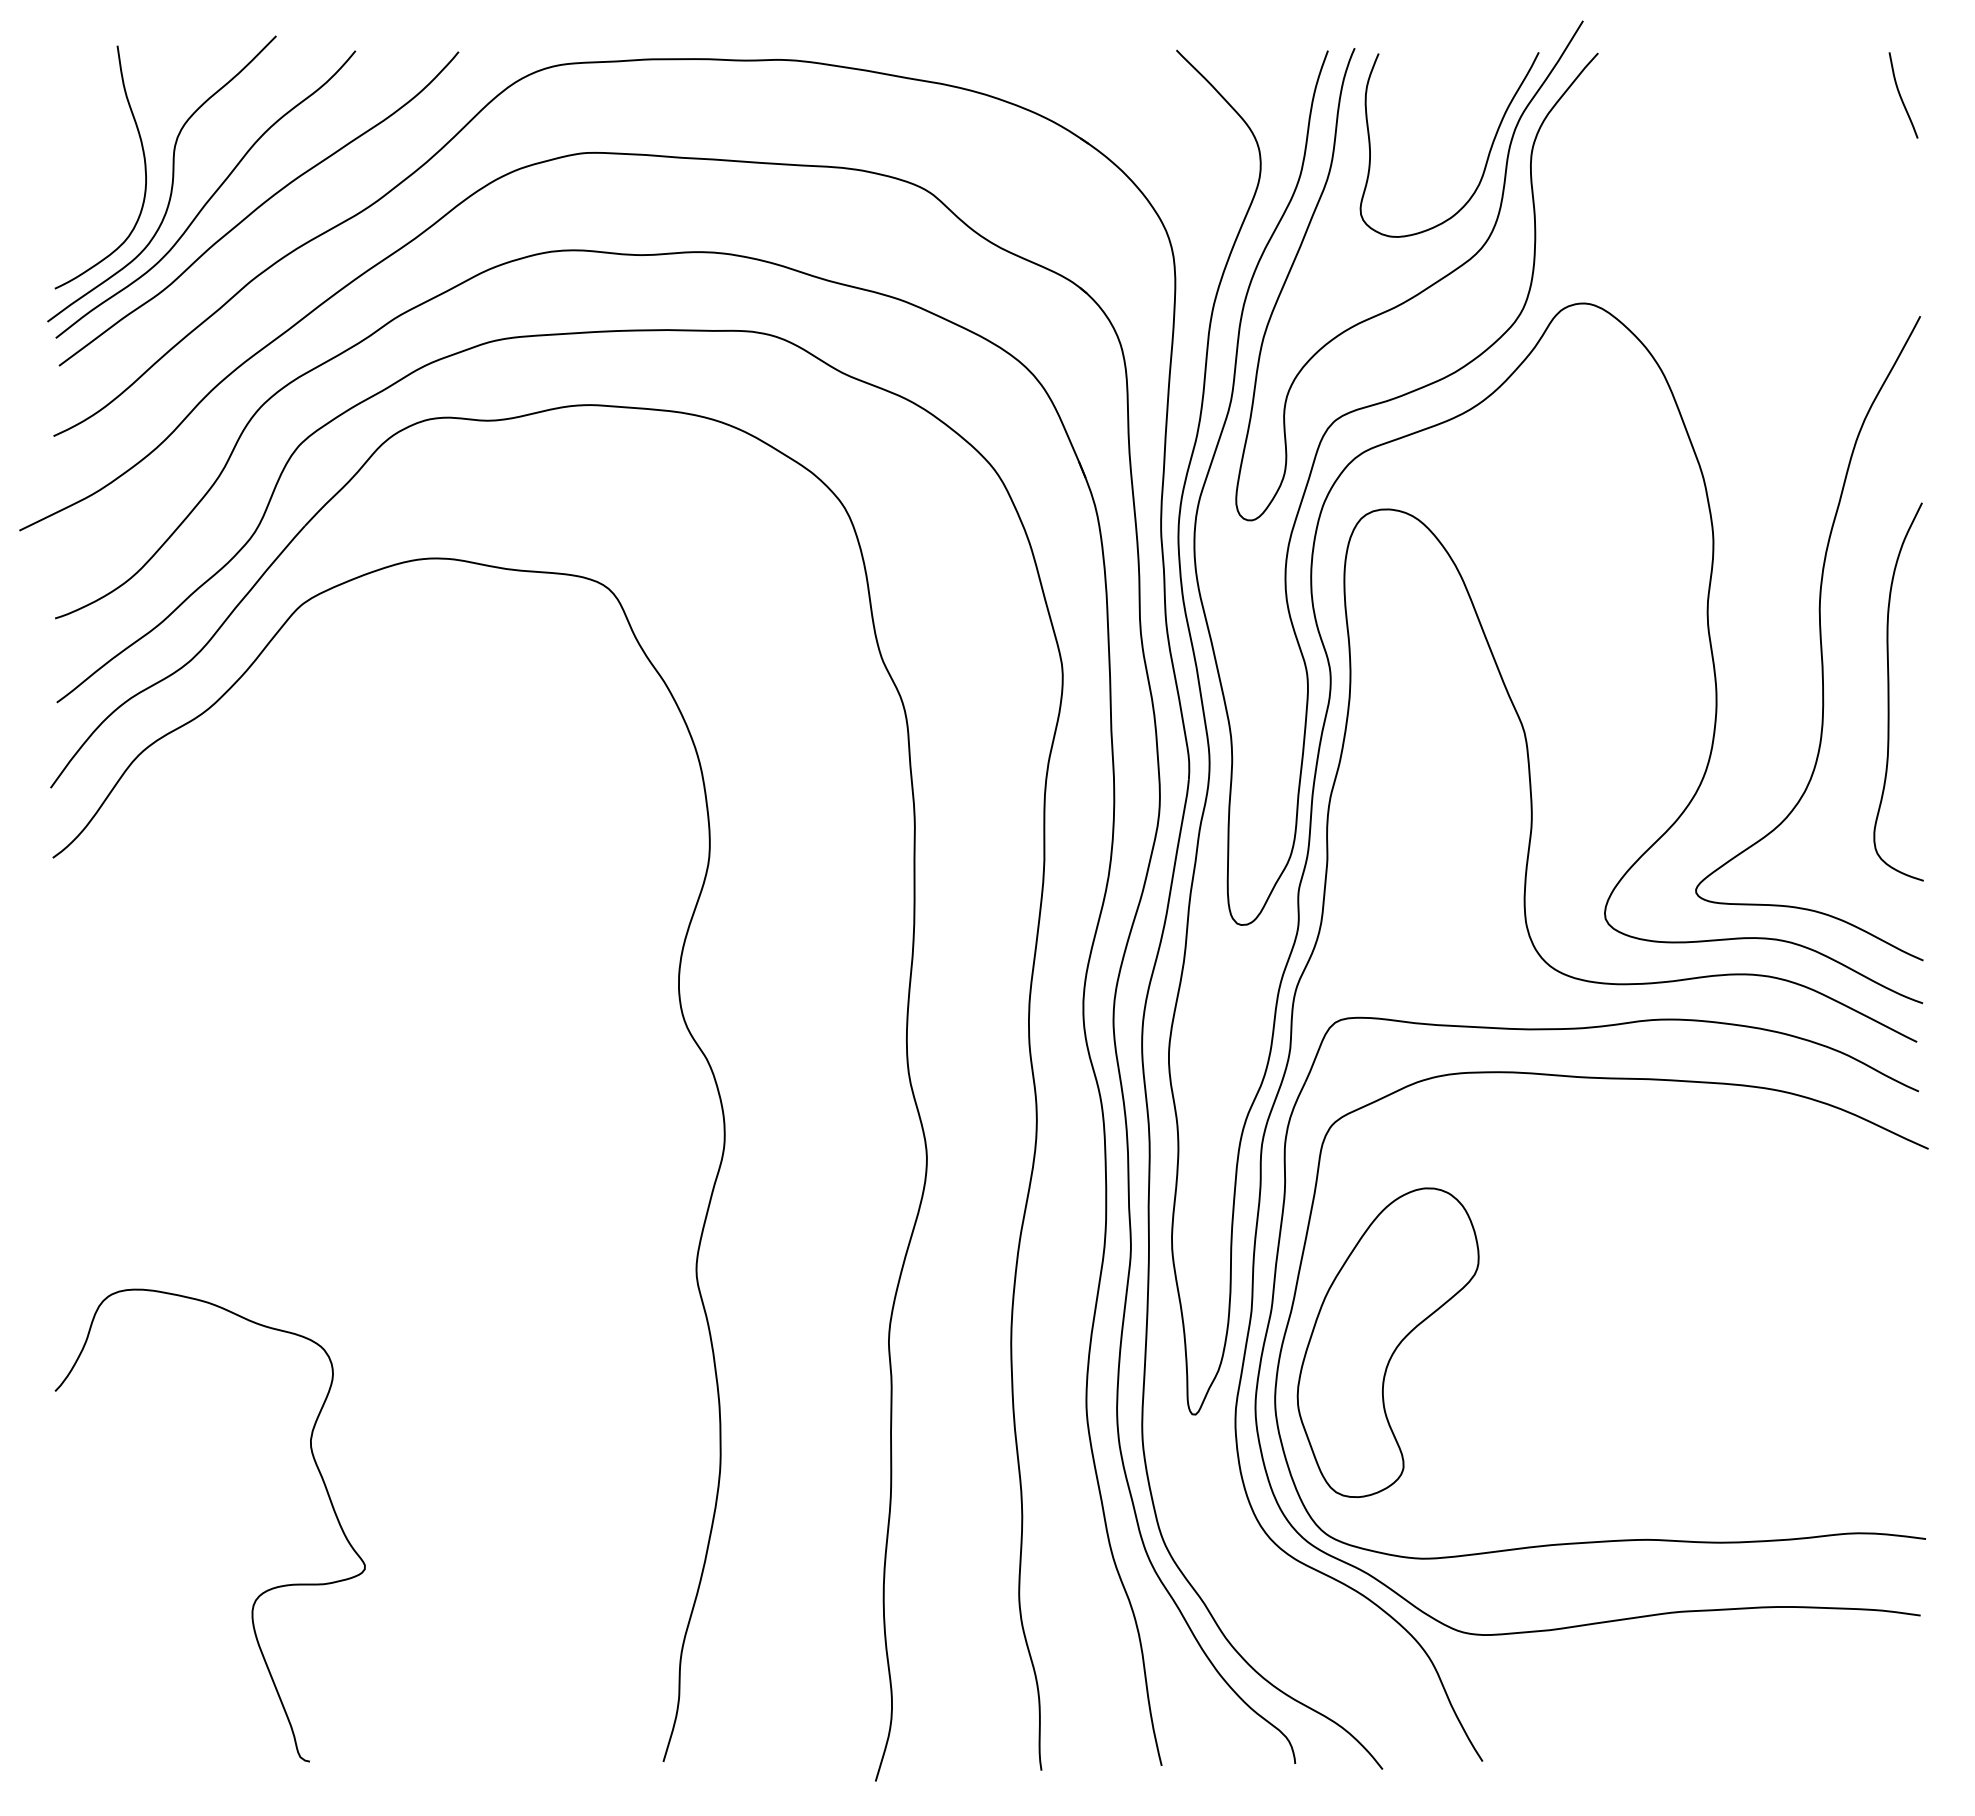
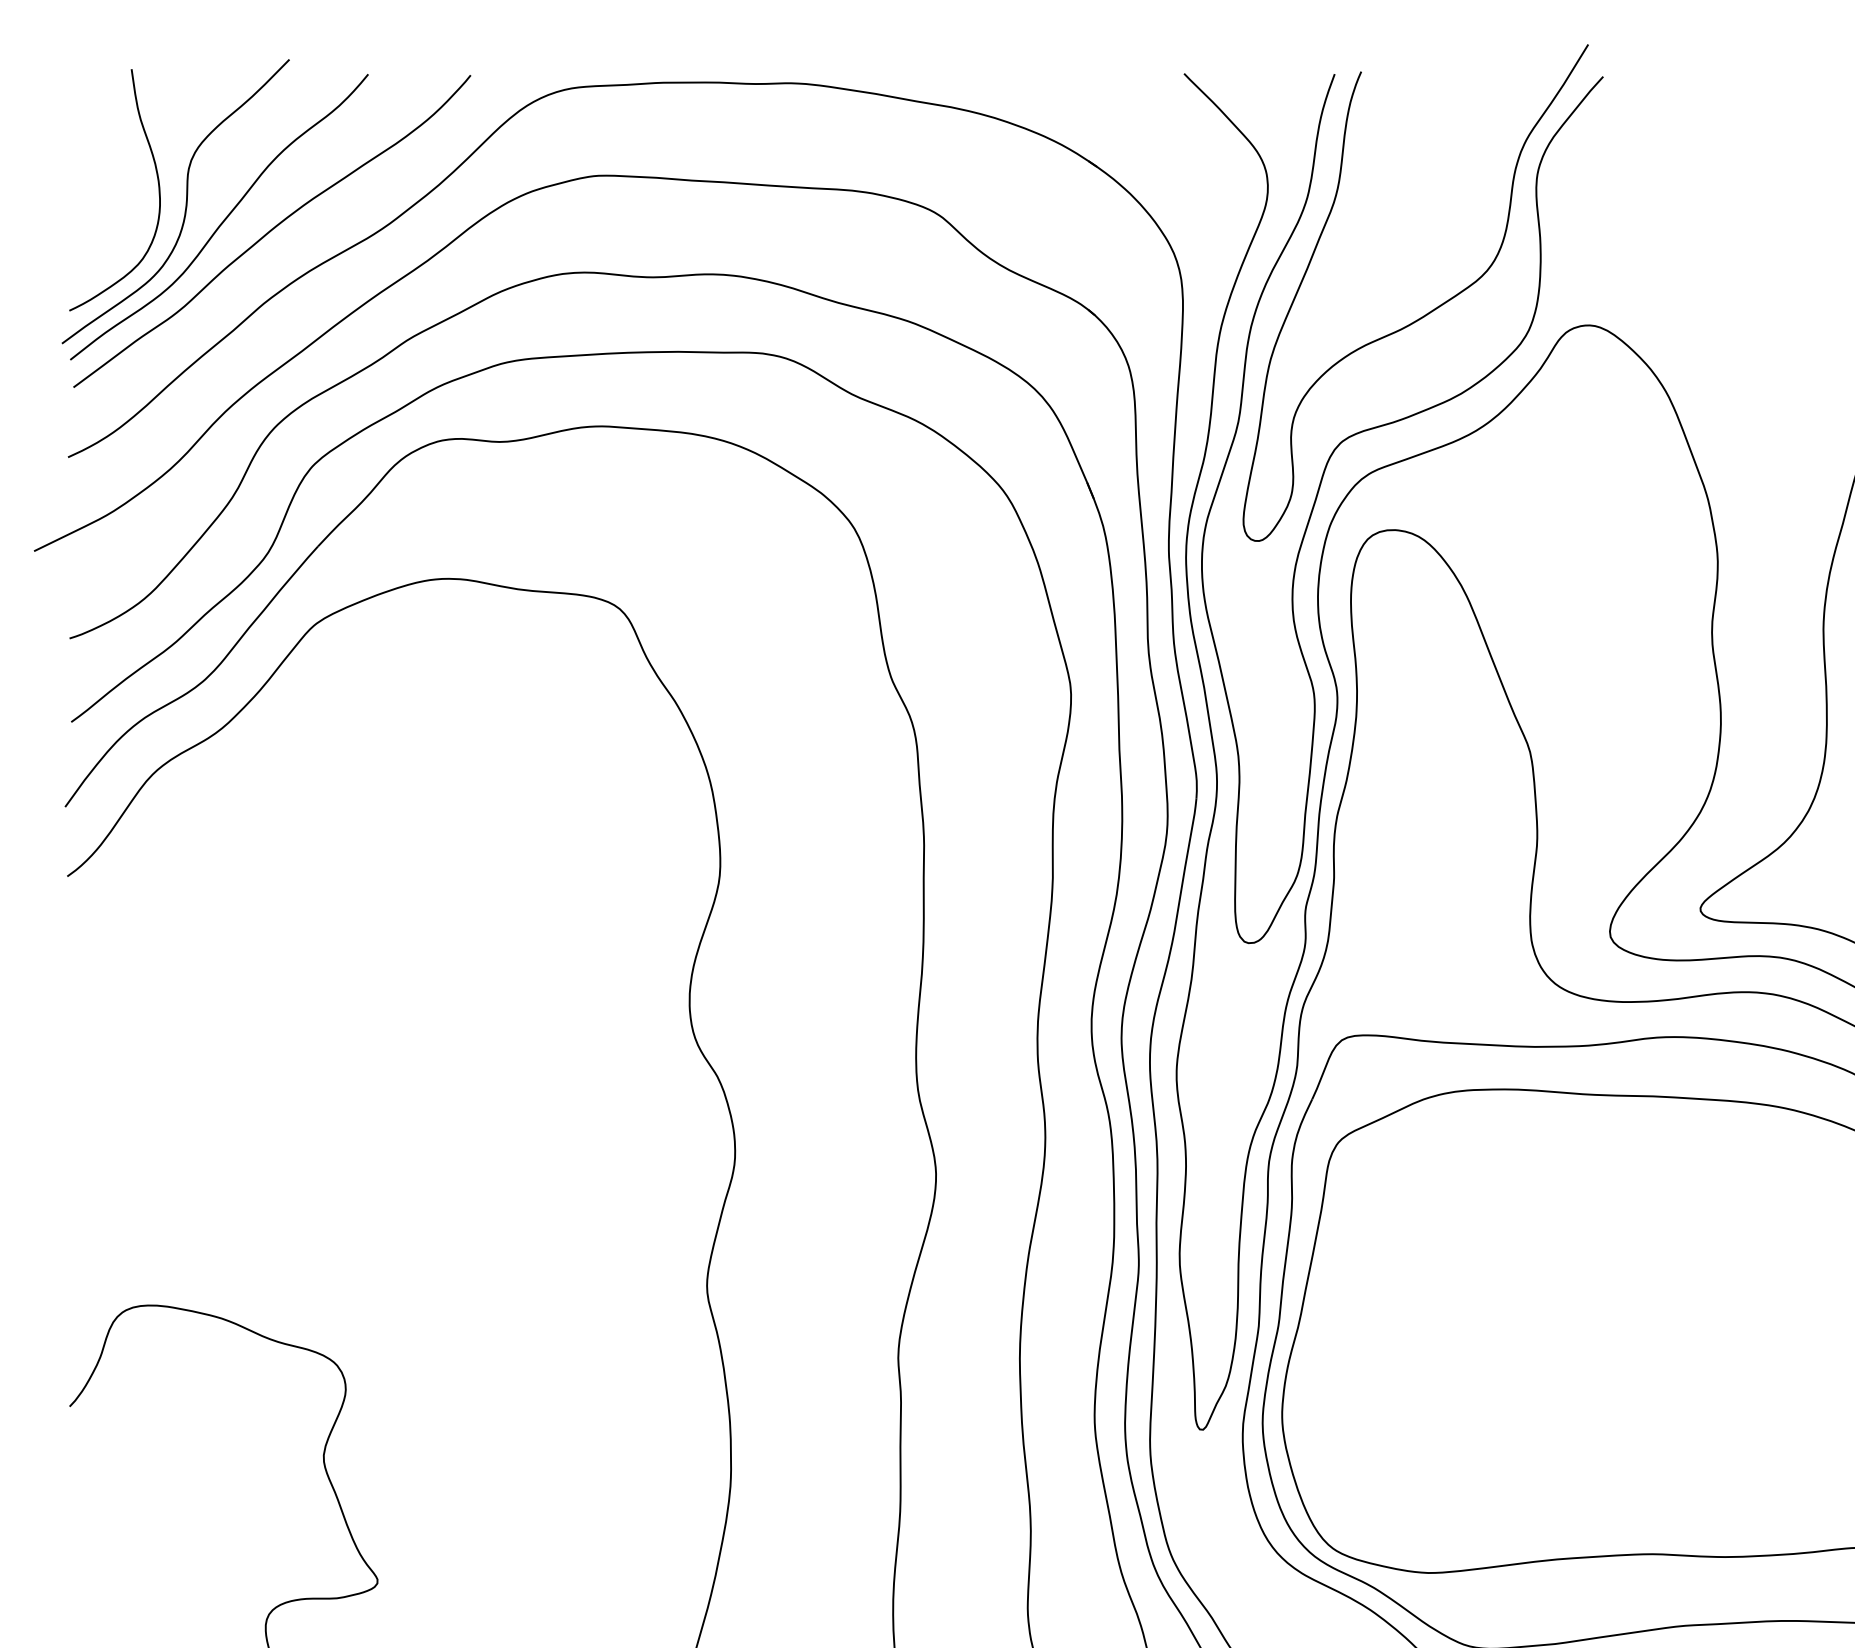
curve: (1488, 152) -> (1494, 175), removed
part: (1387, 1342) -> (1393, 1358), removed

